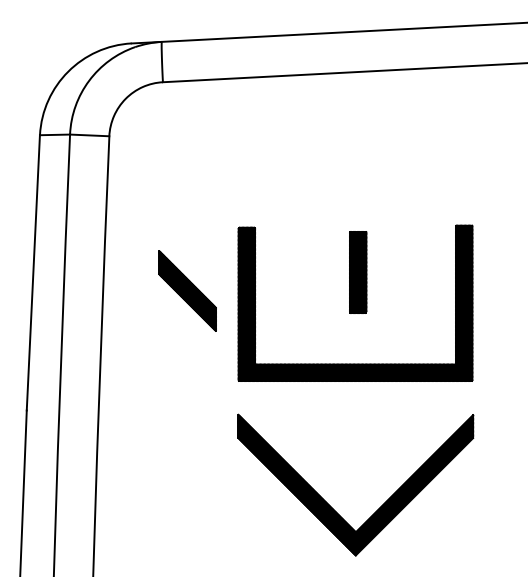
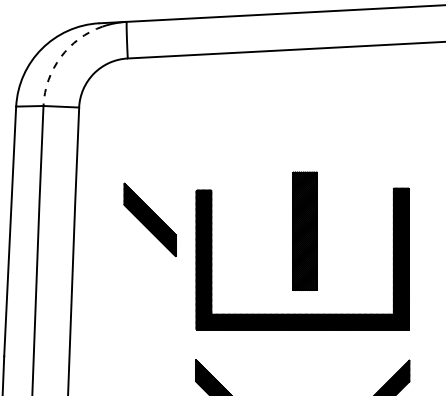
arc: (89, 80) -> (61, 56), solid -> dashed
part: (358, 272) -> (305, 231), size x1.6
part: (187, 290) -> (150, 219), moved

